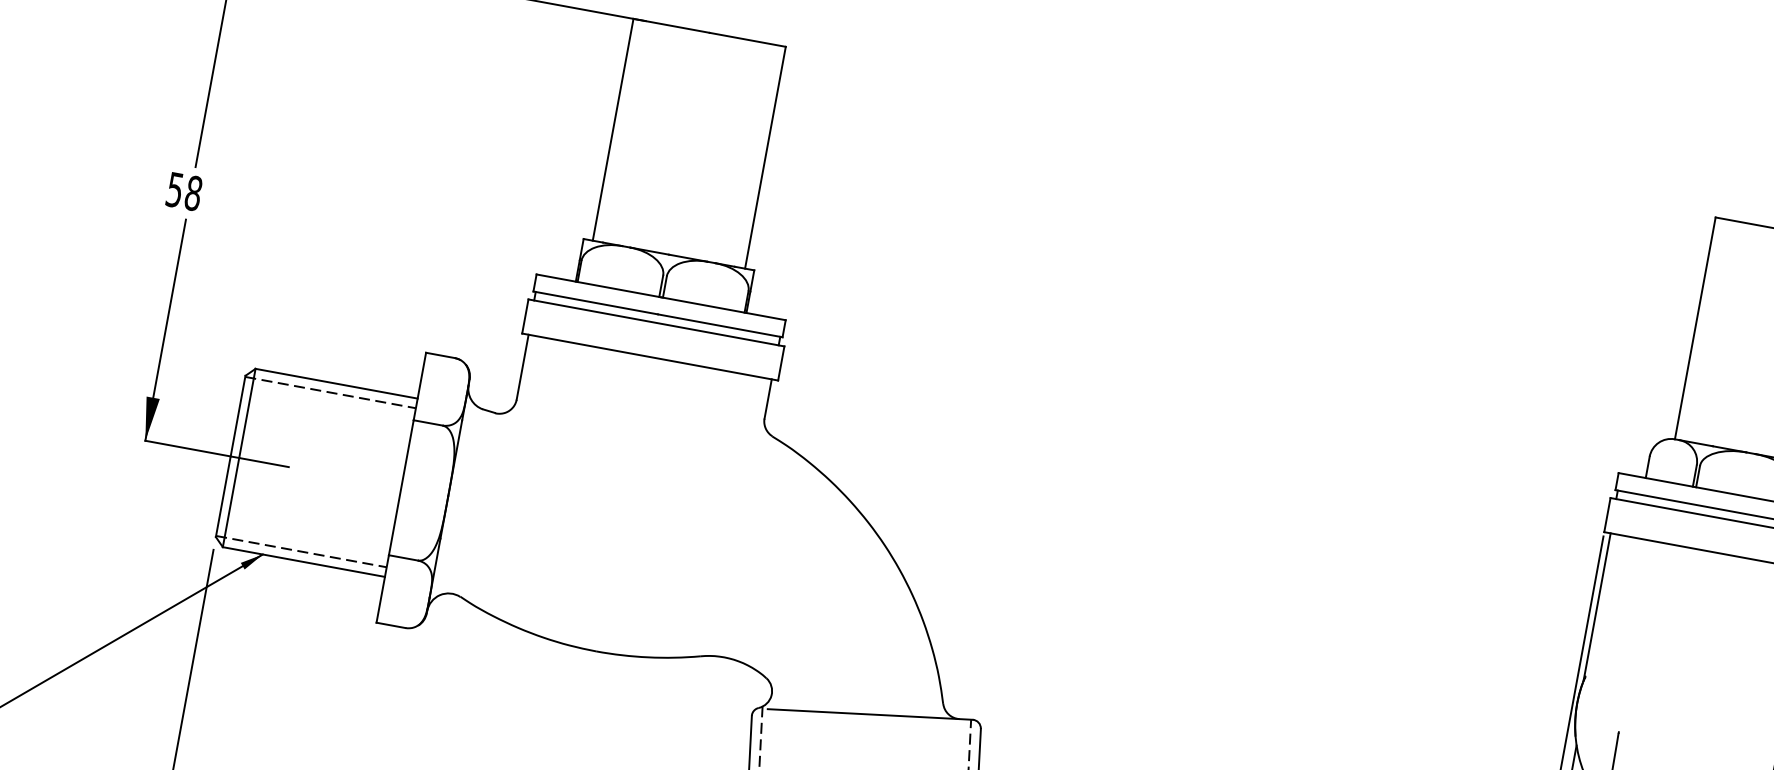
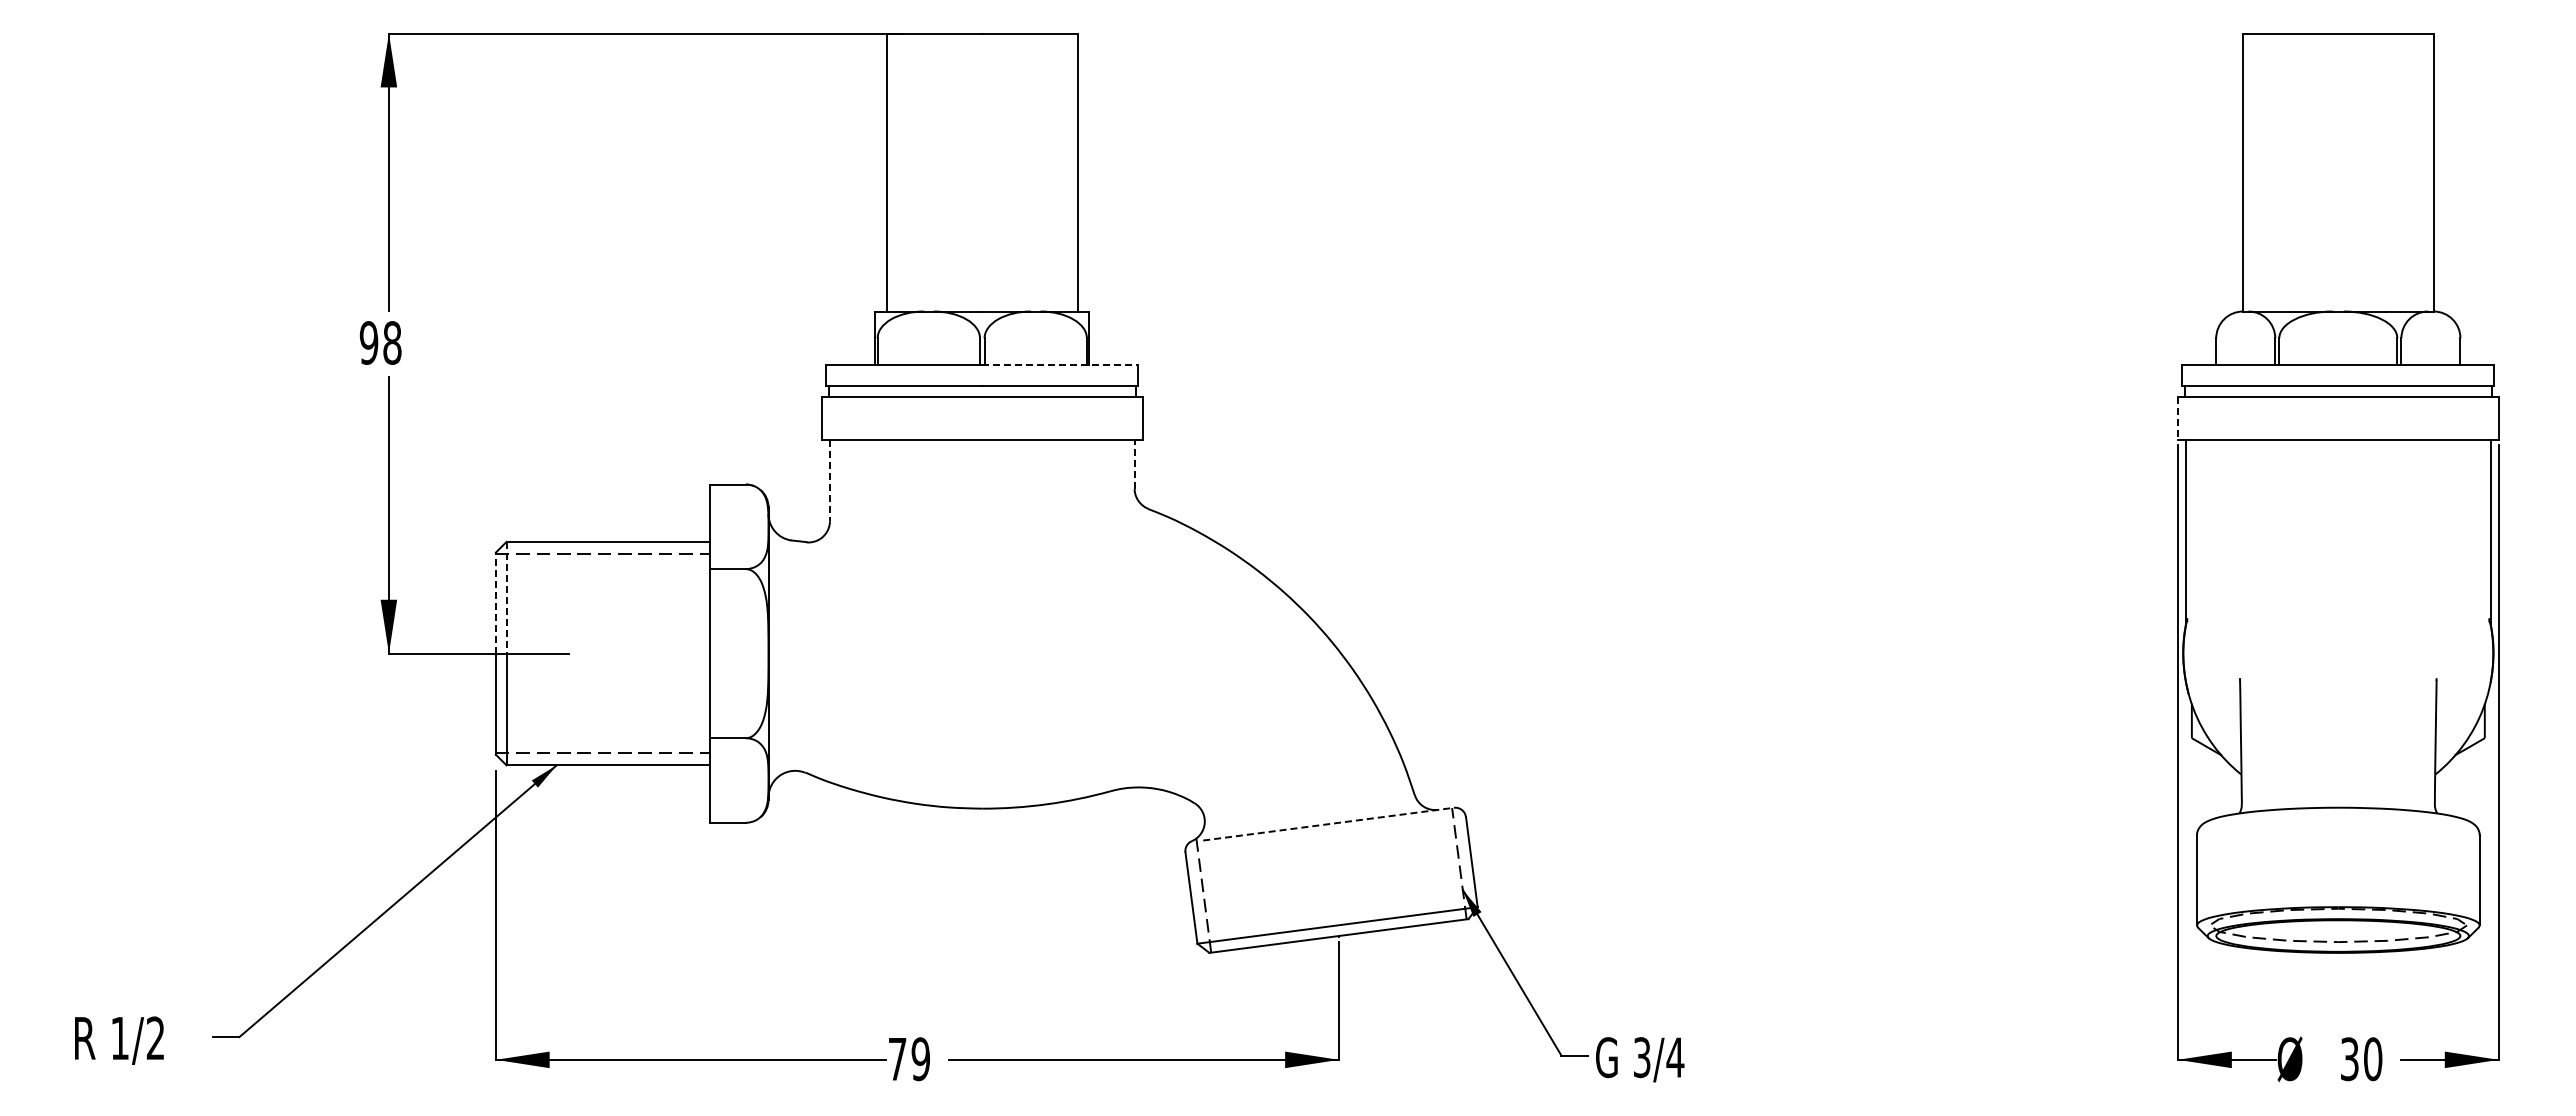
text: (174, 189) -> (368, 342), 58 -> 98
line: (723, 308) -> (1060, 364), solid -> dashed
line: (522, 367) -> (829, 480), solid -> dashed
line: (768, 399) -> (1134, 464), solid -> dashed
line: (247, 413) -> (506, 597), solid -> dashed
line: (237, 416) -> (495, 603), solid -> dashed
line: (1607, 515) -> (2177, 418), solid -> dashed
line: (870, 714) -> (1329, 824), solid -> dashed

